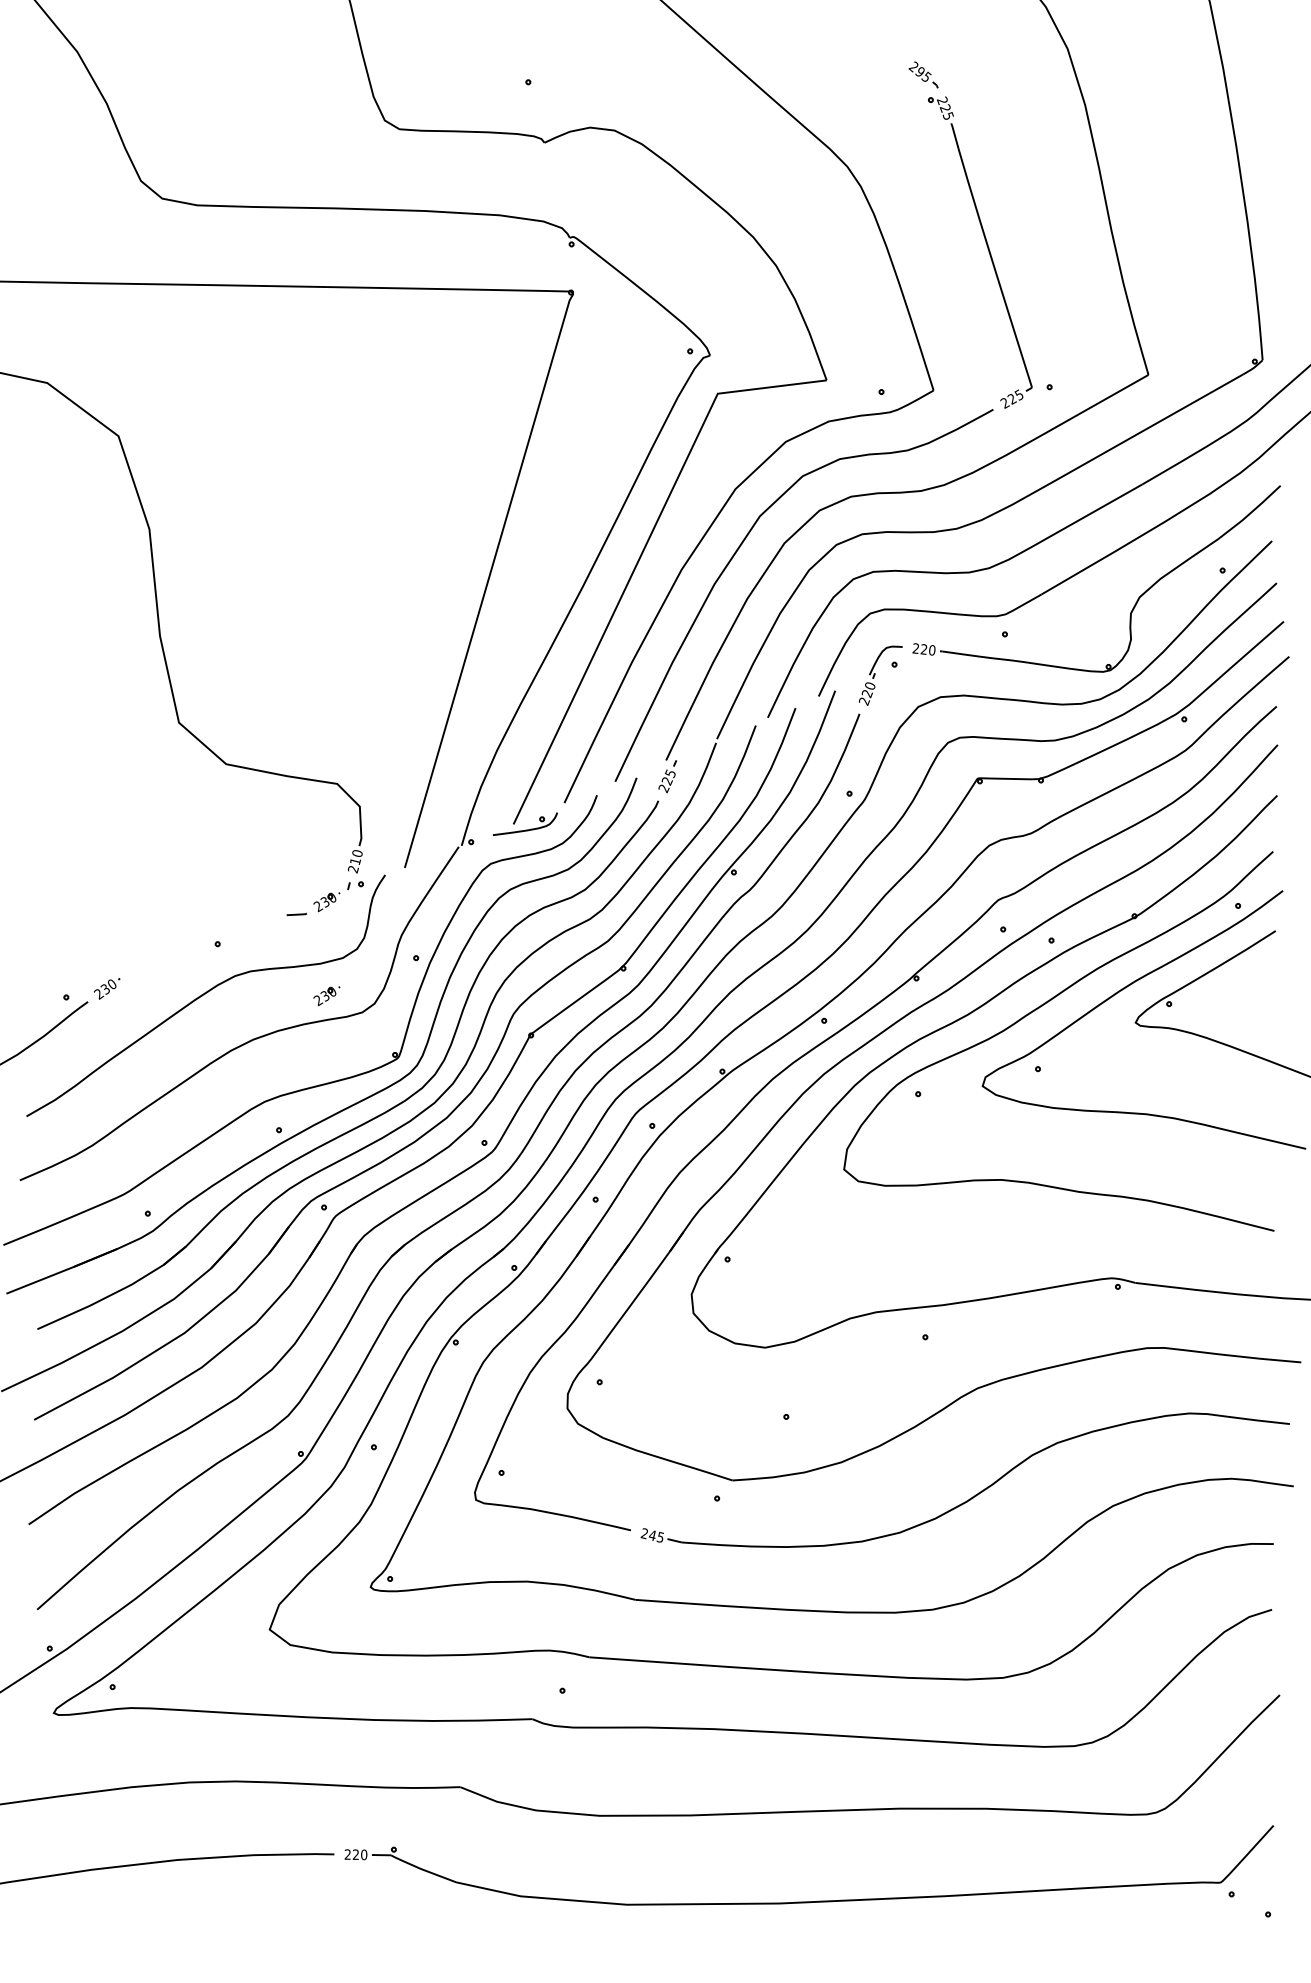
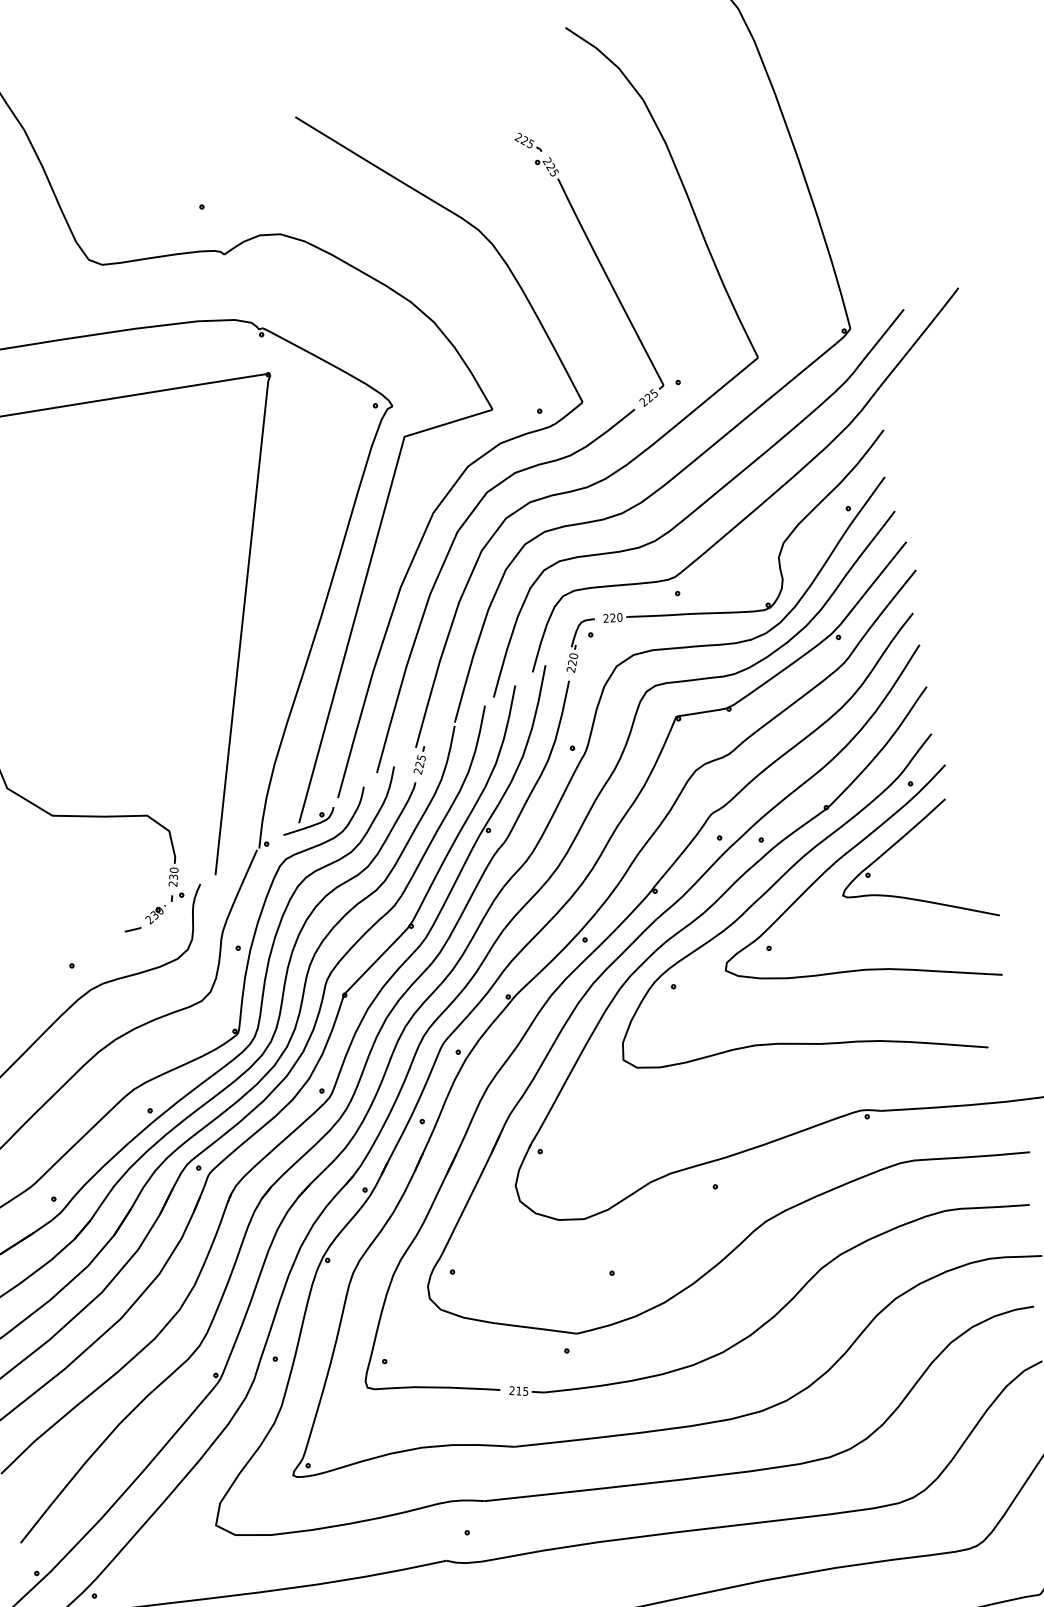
text: (919, 71) -> (523, 140), 295 -> 225
text: (355, 861) -> (173, 877), 210 -> 230
part: (326, 996) -> (169, 993), removed
text: (651, 1535) -> (517, 1391), 245 -> 215

